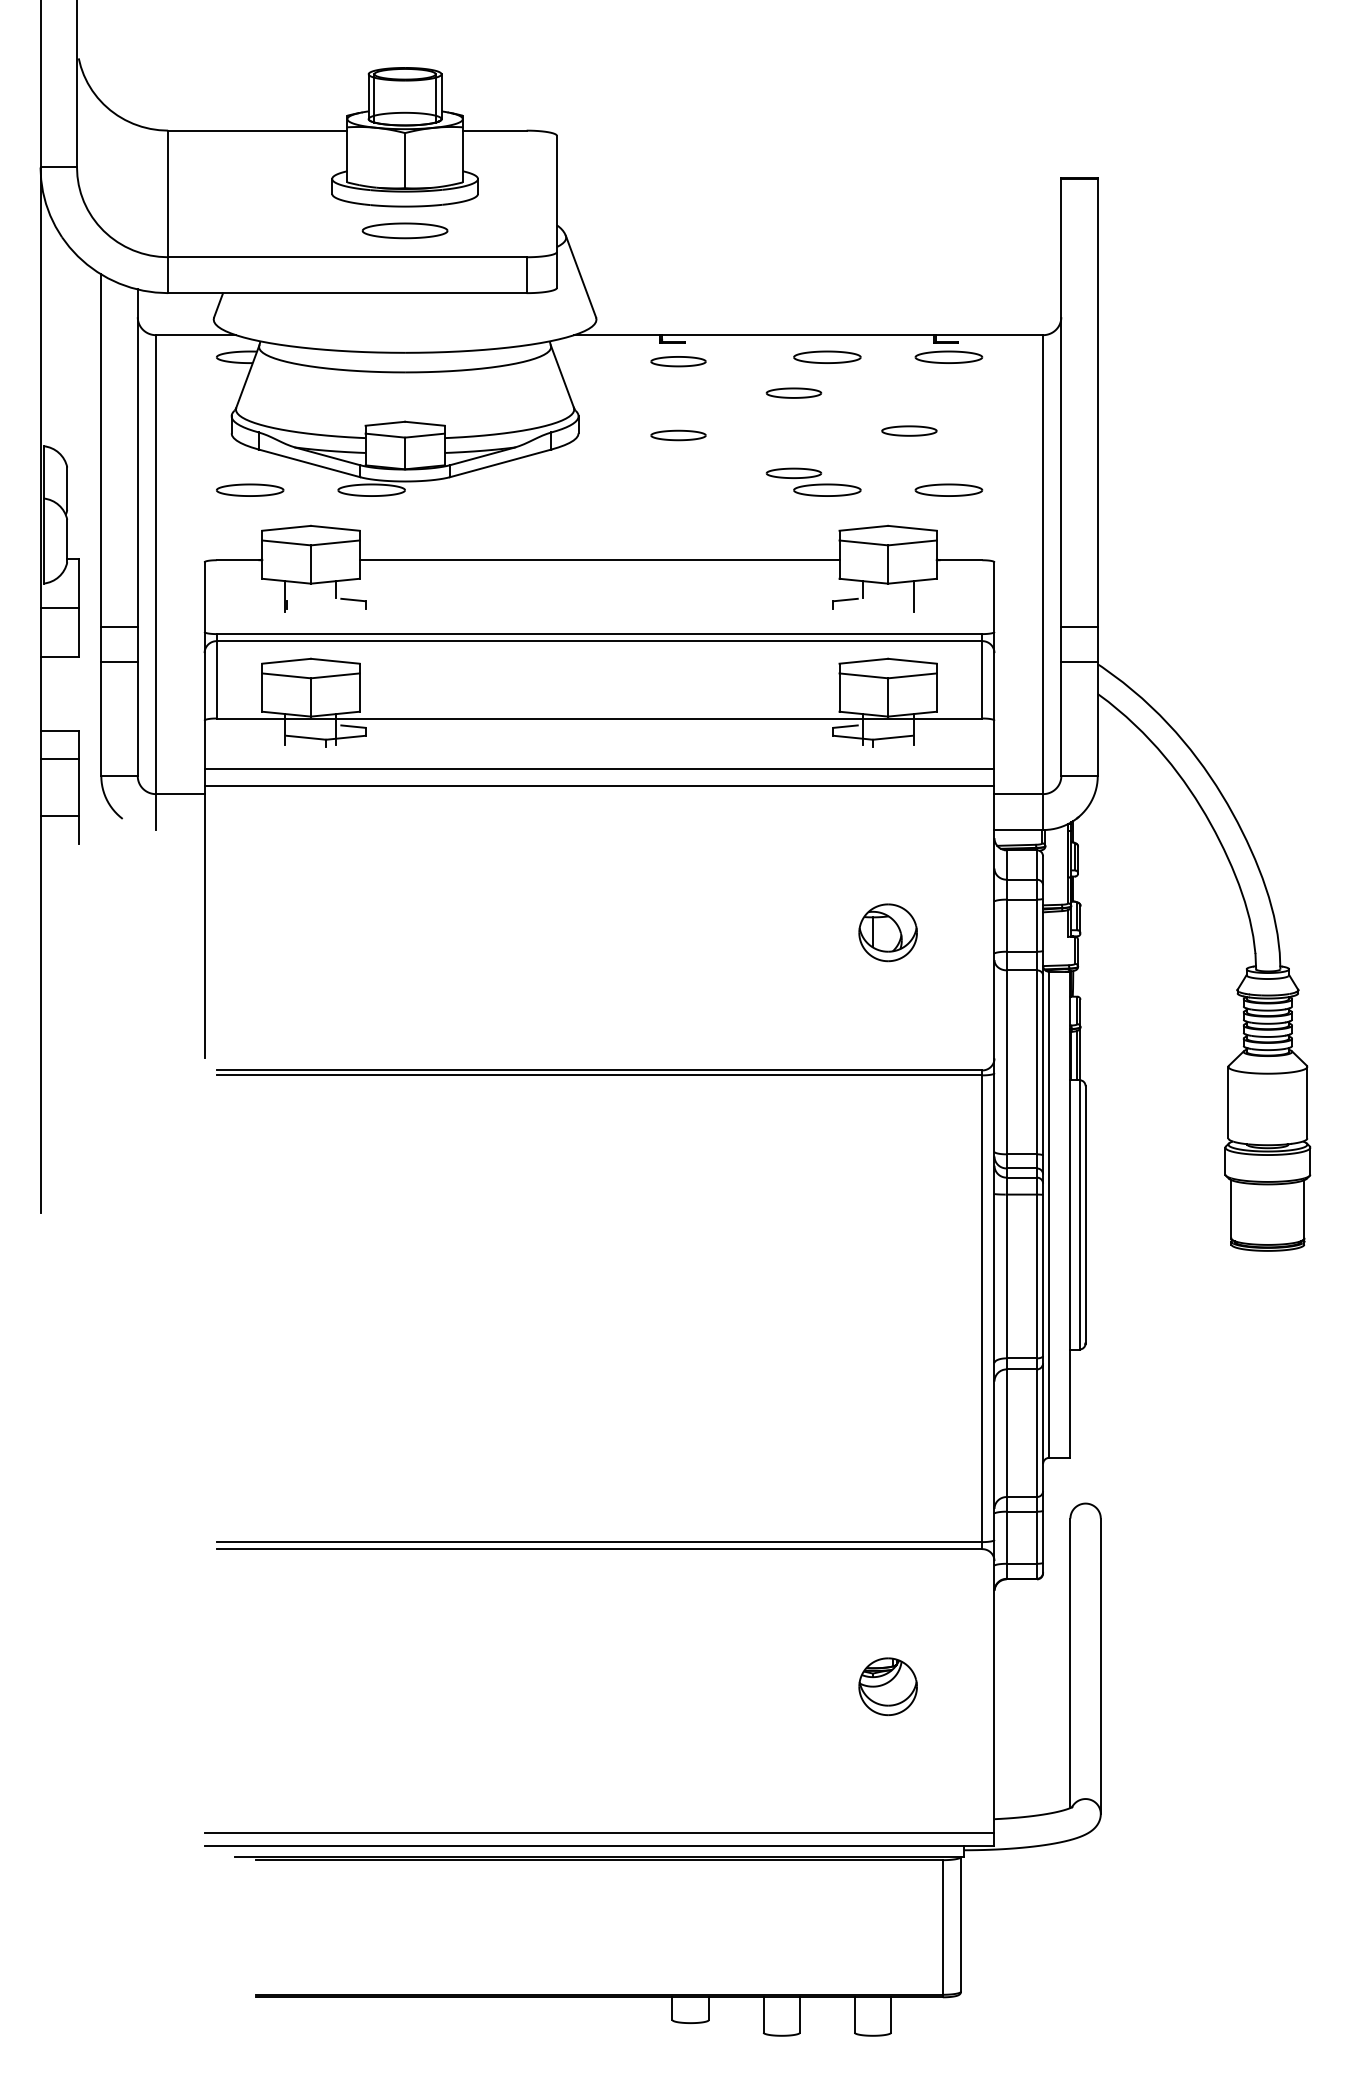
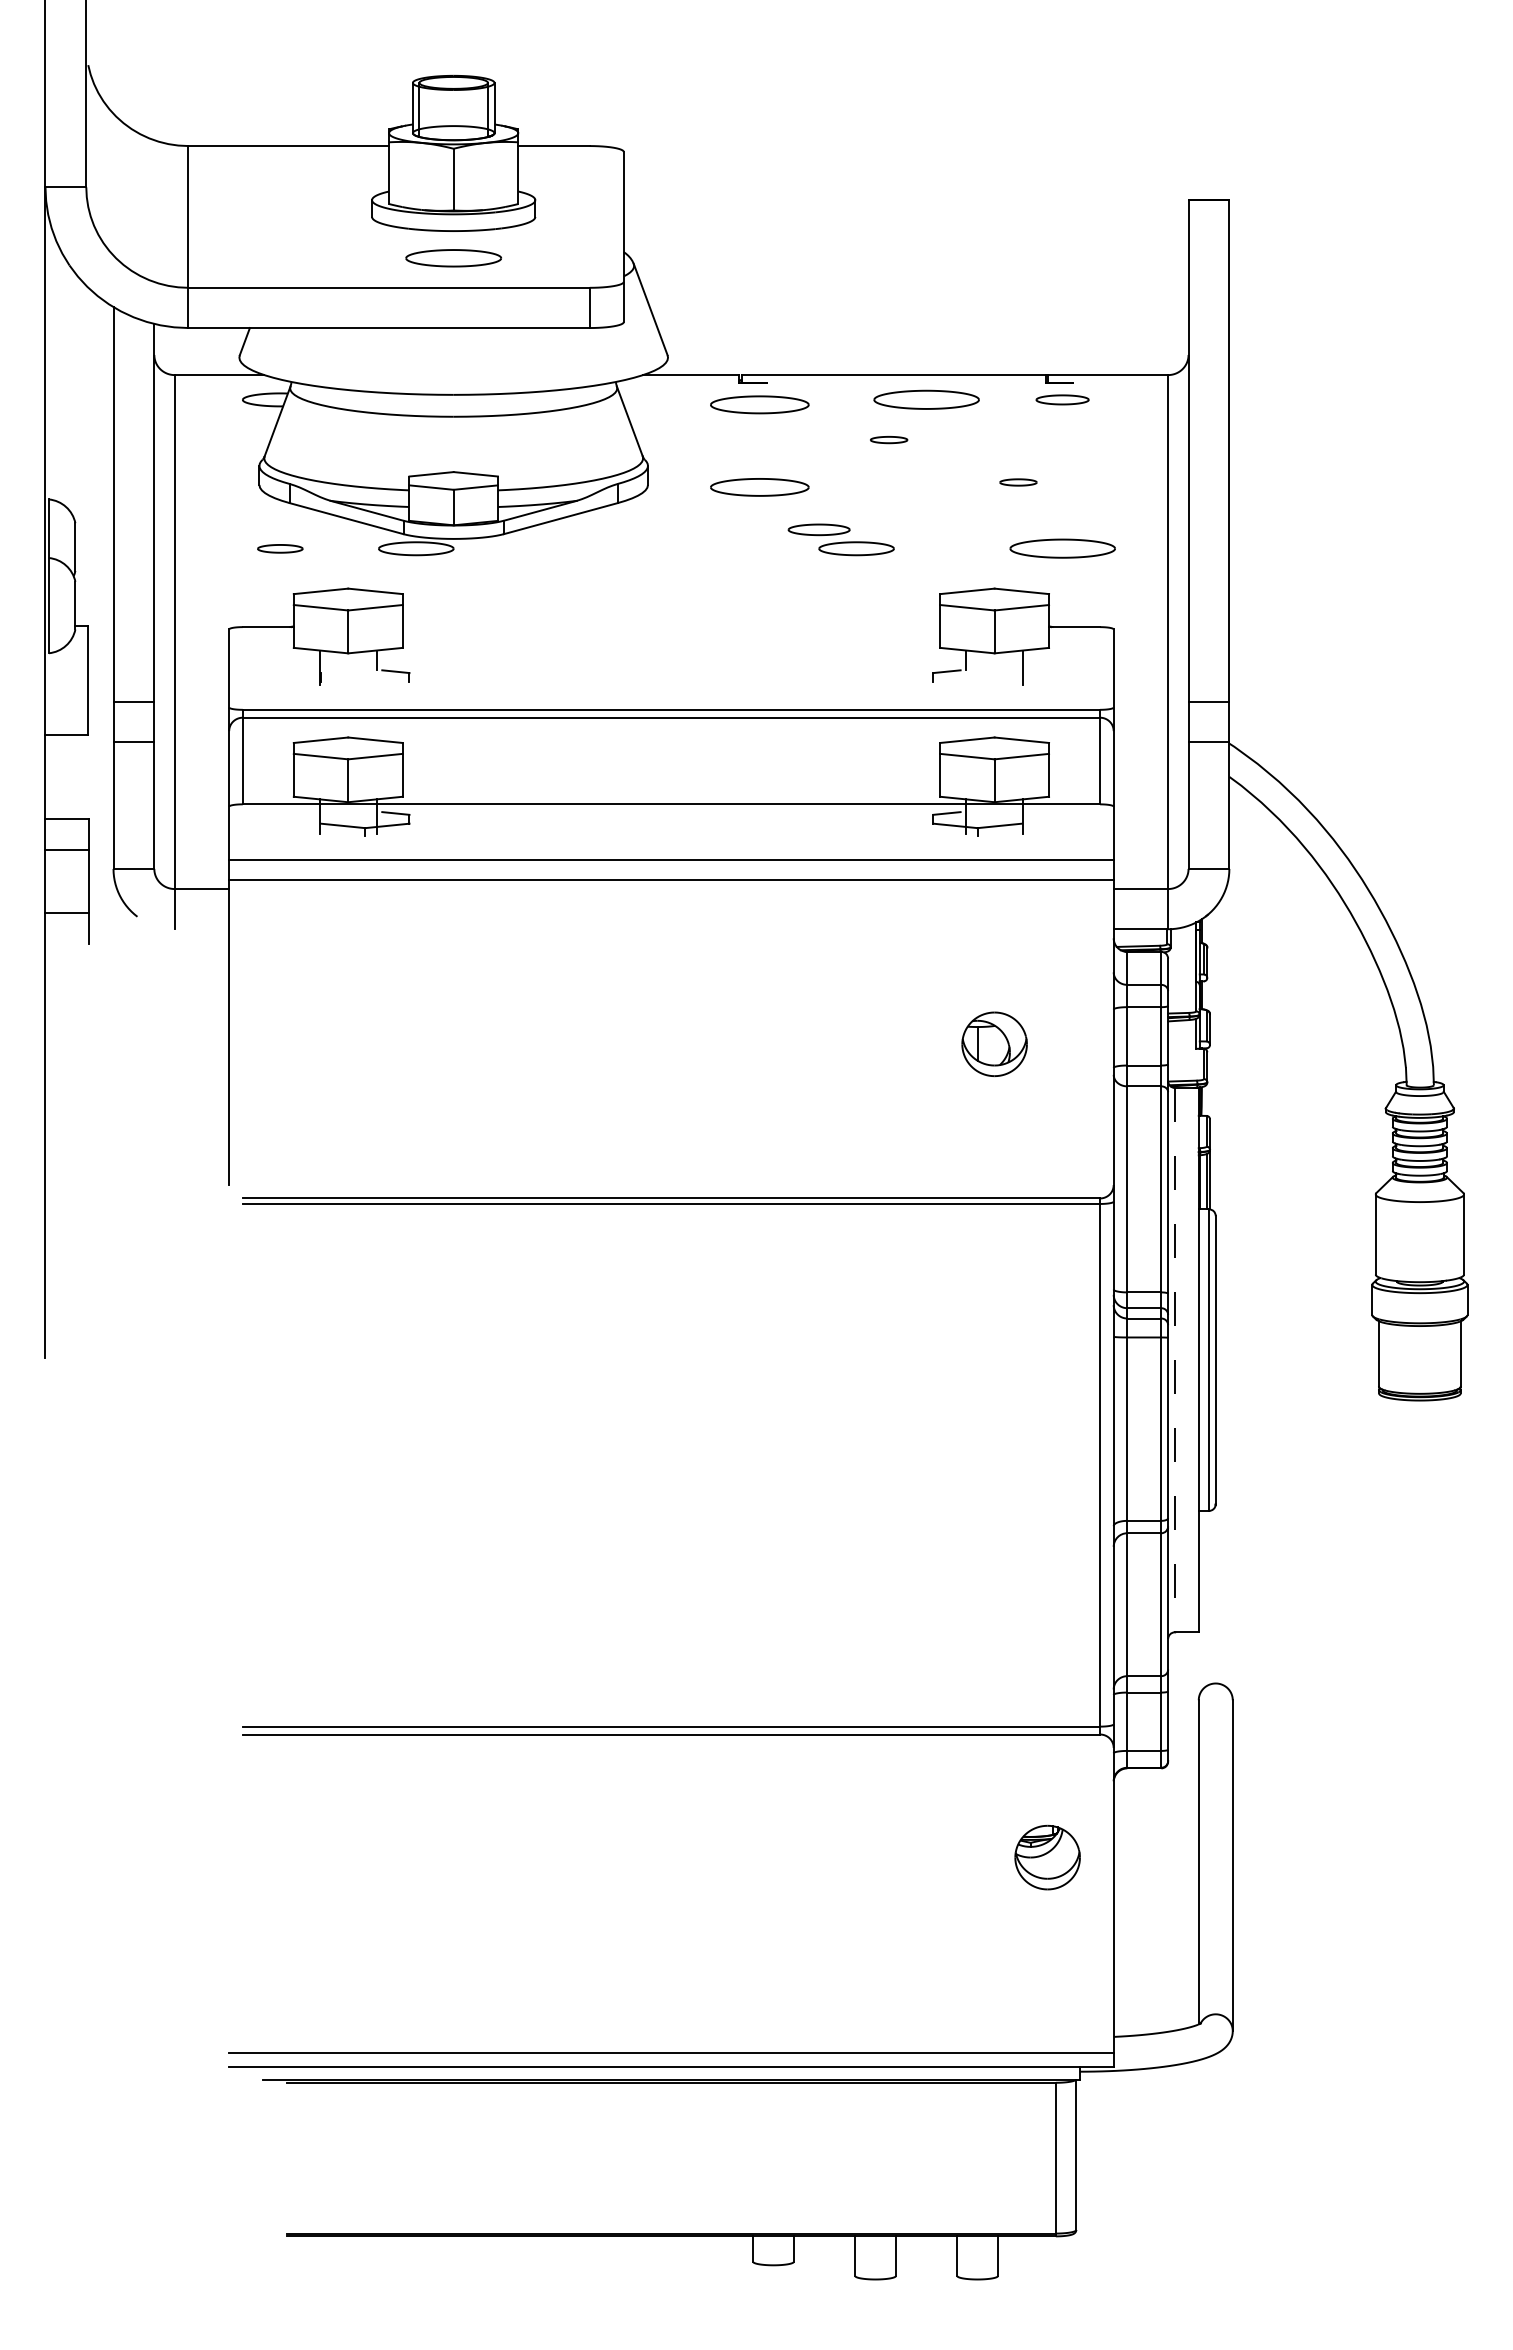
part: (827, 356) -> (926, 399), size x1.4
part: (948, 356) -> (1062, 399), size x0.7
part: (678, 361) -> (759, 404), size x1.6
part: (793, 392) -> (888, 439), size x0.6
part: (909, 431) -> (1018, 482), size x0.6
part: (678, 435) -> (759, 487), size x1.6
part: (813, 481) -> (840, 539), moved
part: (250, 490) -> (280, 548), size x0.6
part: (948, 490) -> (1062, 548), size x1.4
line: (599, 560) -> (671, 627), removed
line: (59, 607) -> (66, 680), removed
line: (1048, 1215) -> (1174, 1360), solid -> dashed
part: (888, 1686) -> (1047, 1857), moved

